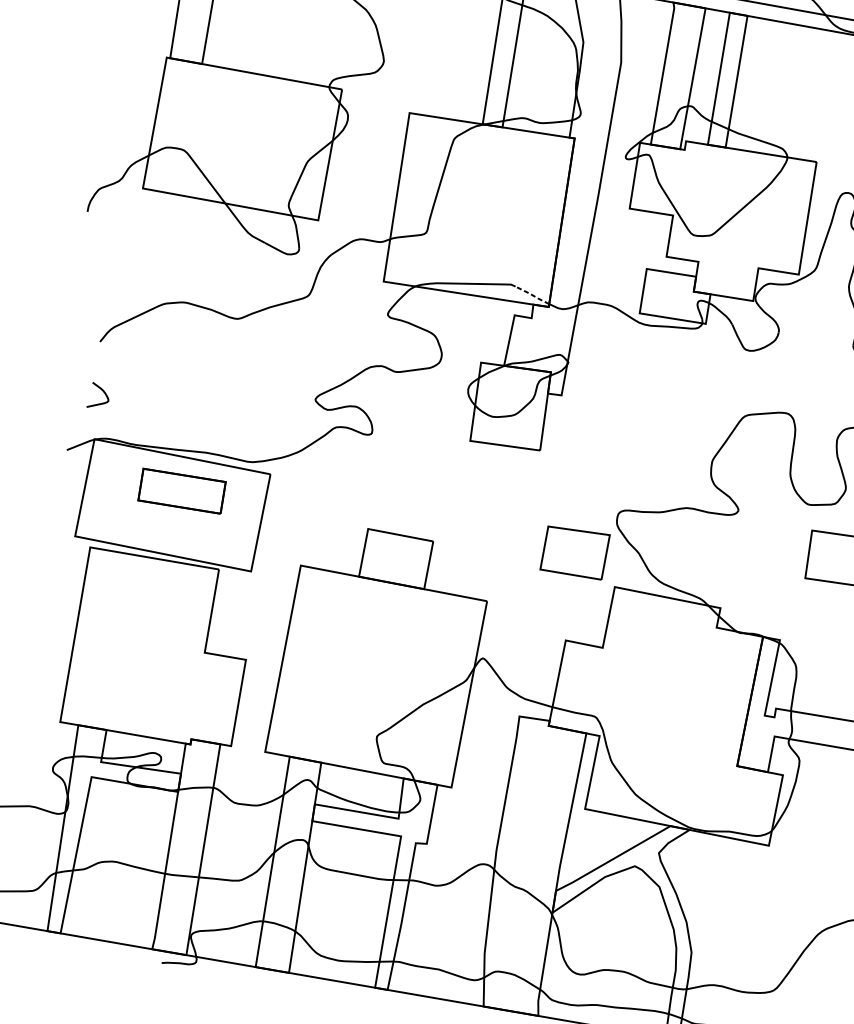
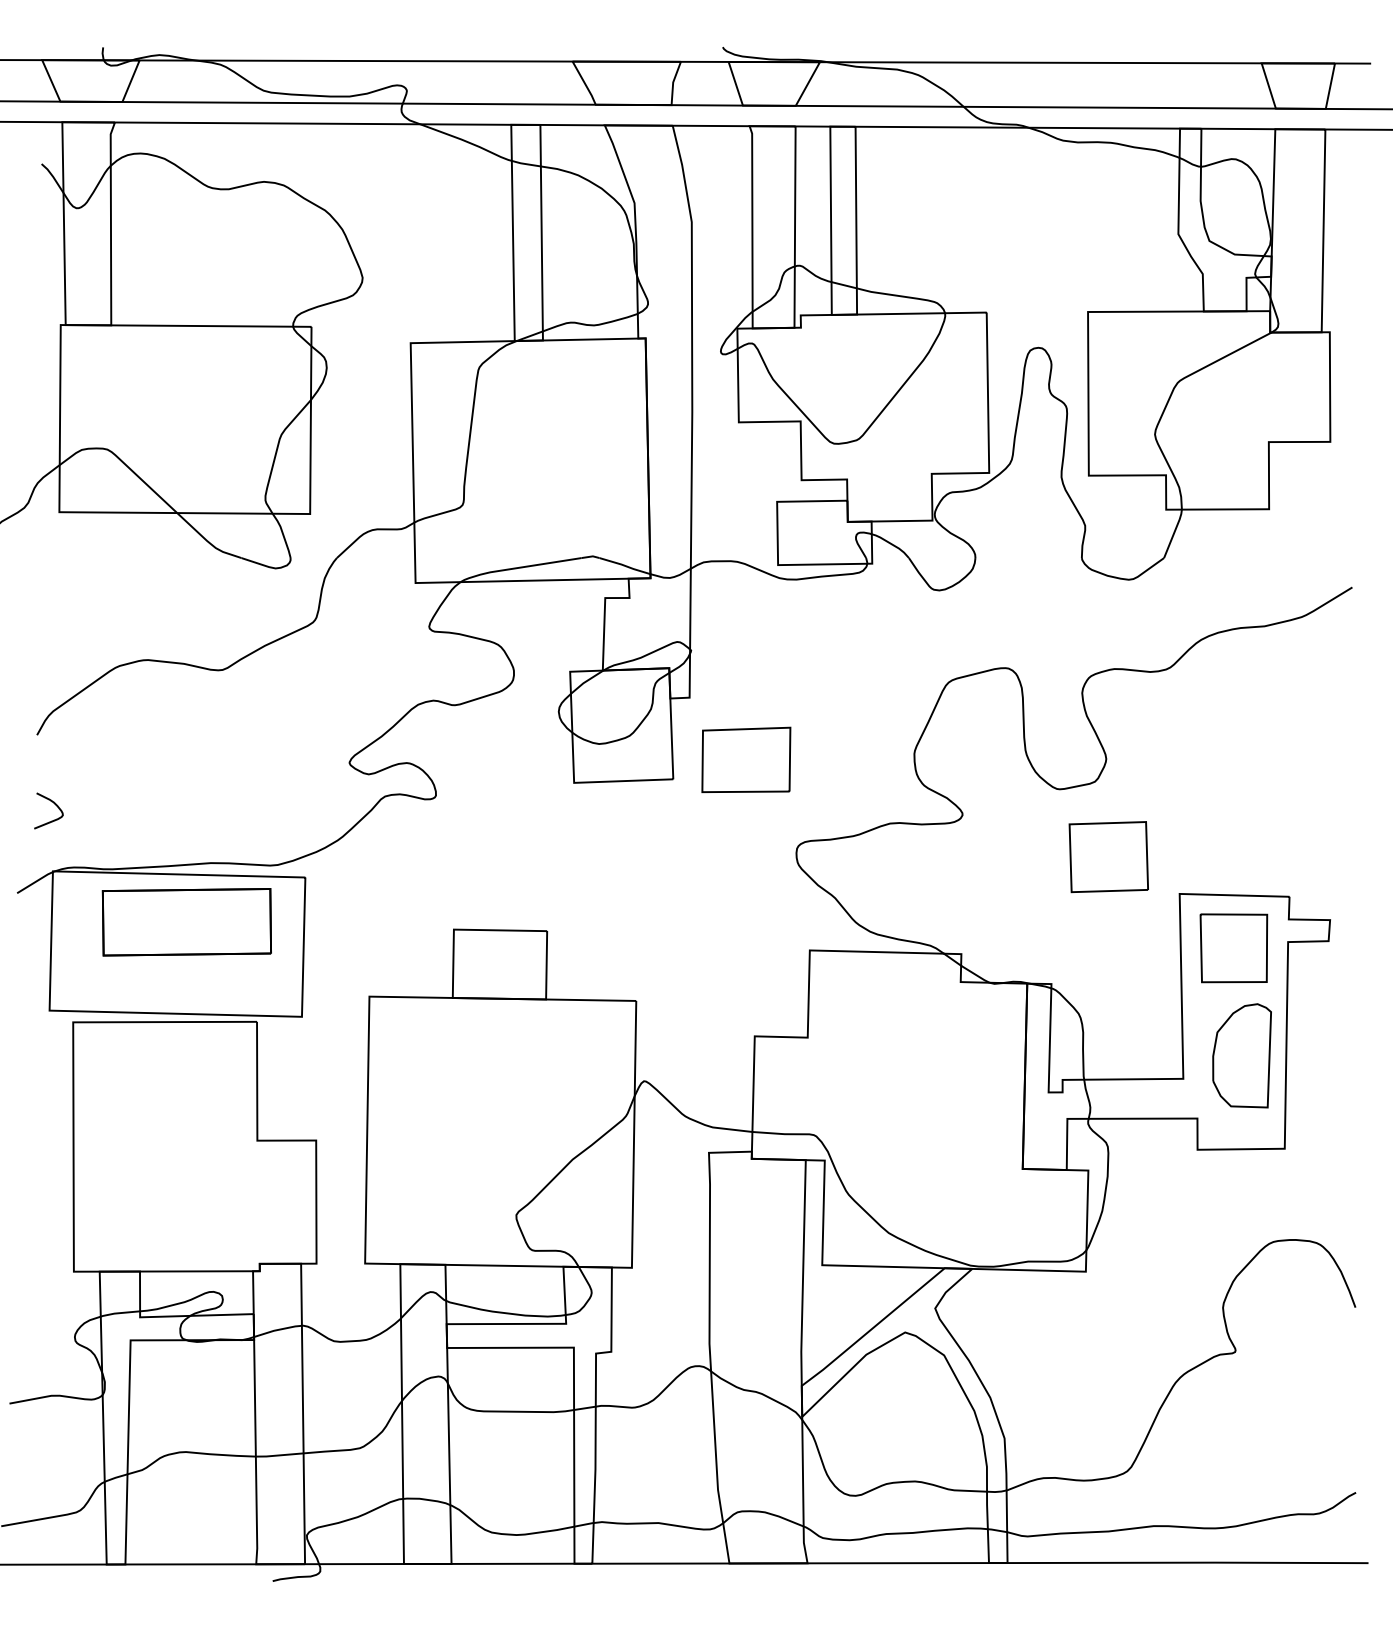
line: (532, 295) -> (625, 565), dashed -> solid
part: (181, 491) -> (186, 922), size x1.43
part: (575, 552) -> (746, 759), moved

